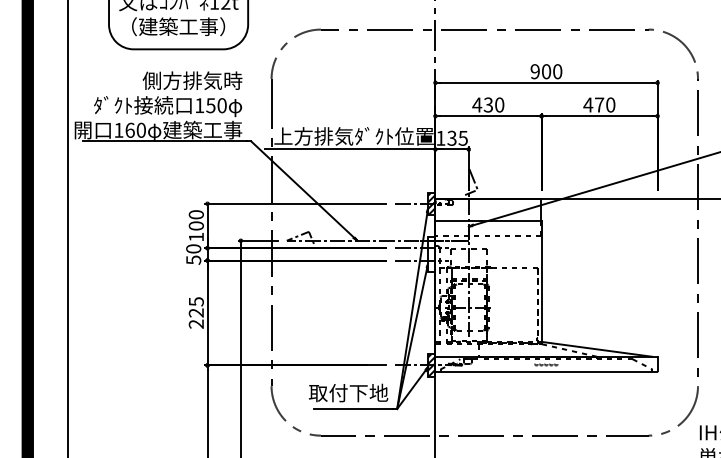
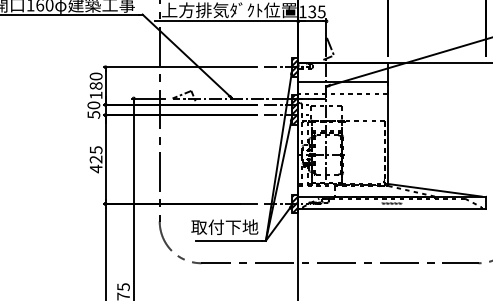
text: (196, 225) -> (96, 85), 100 -> 180
hatch: (431, 254) -> (294, 110), added
text: (195, 324) -> (95, 169), 225 -> 425

